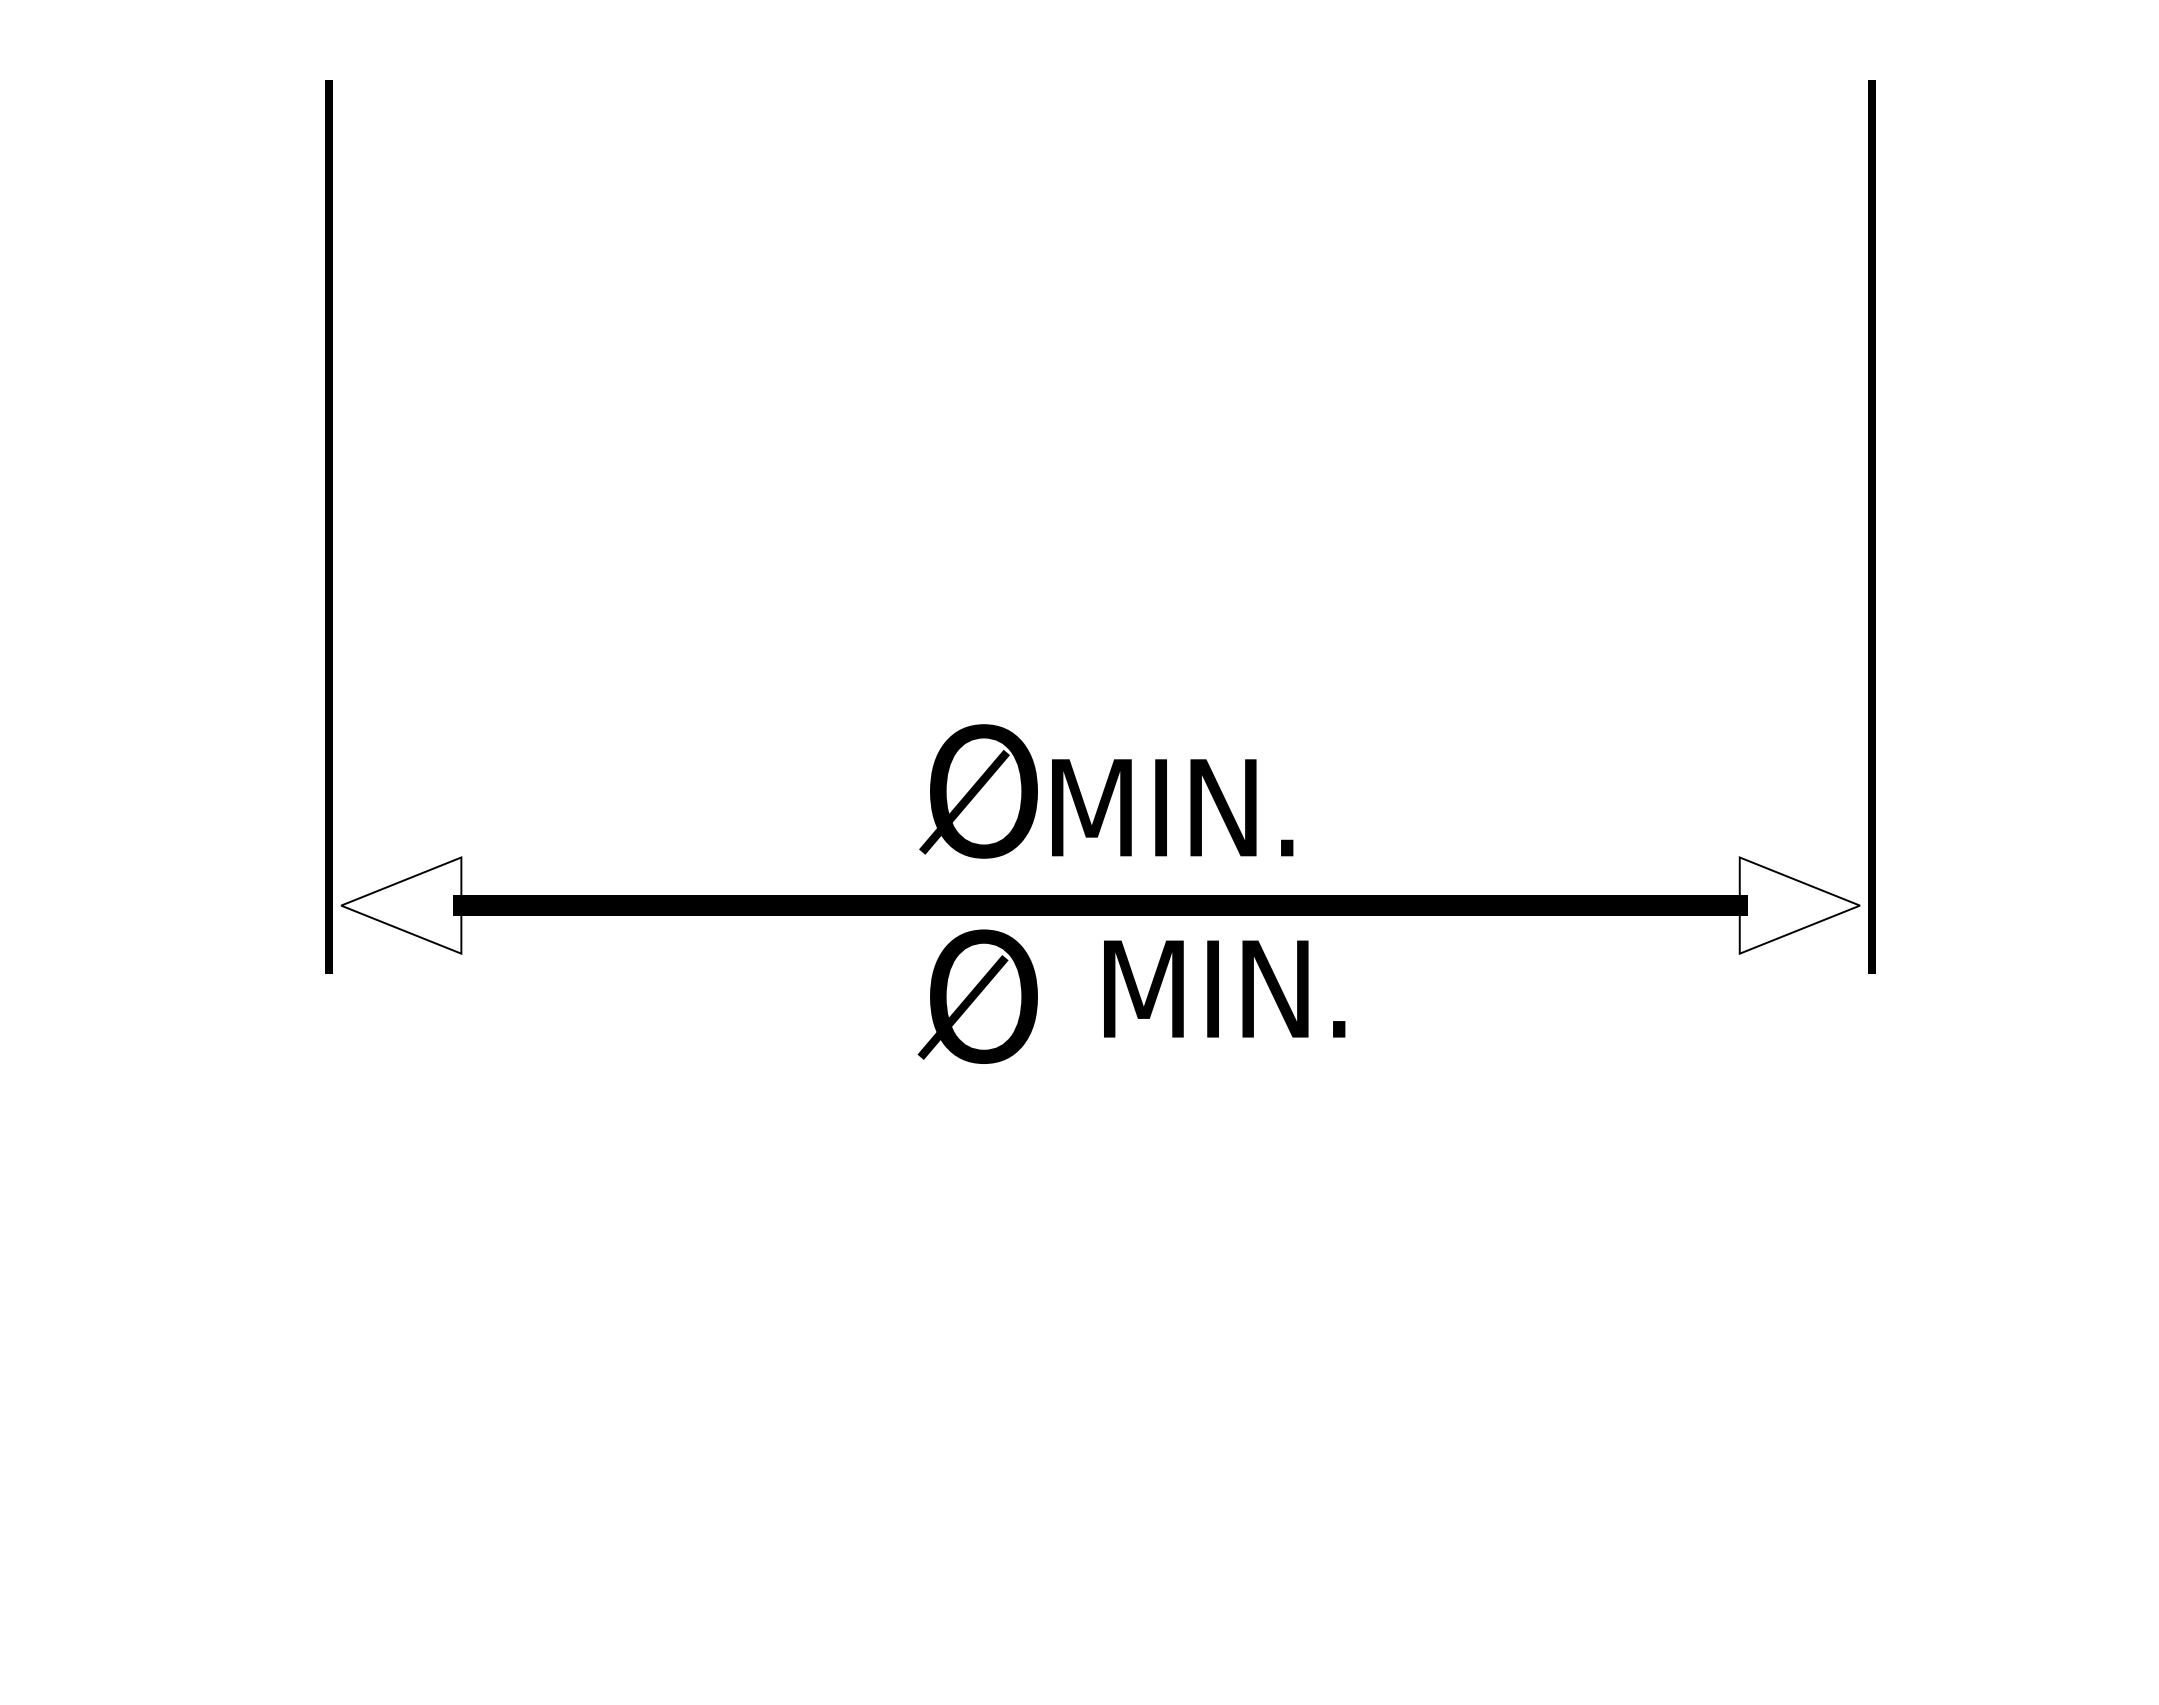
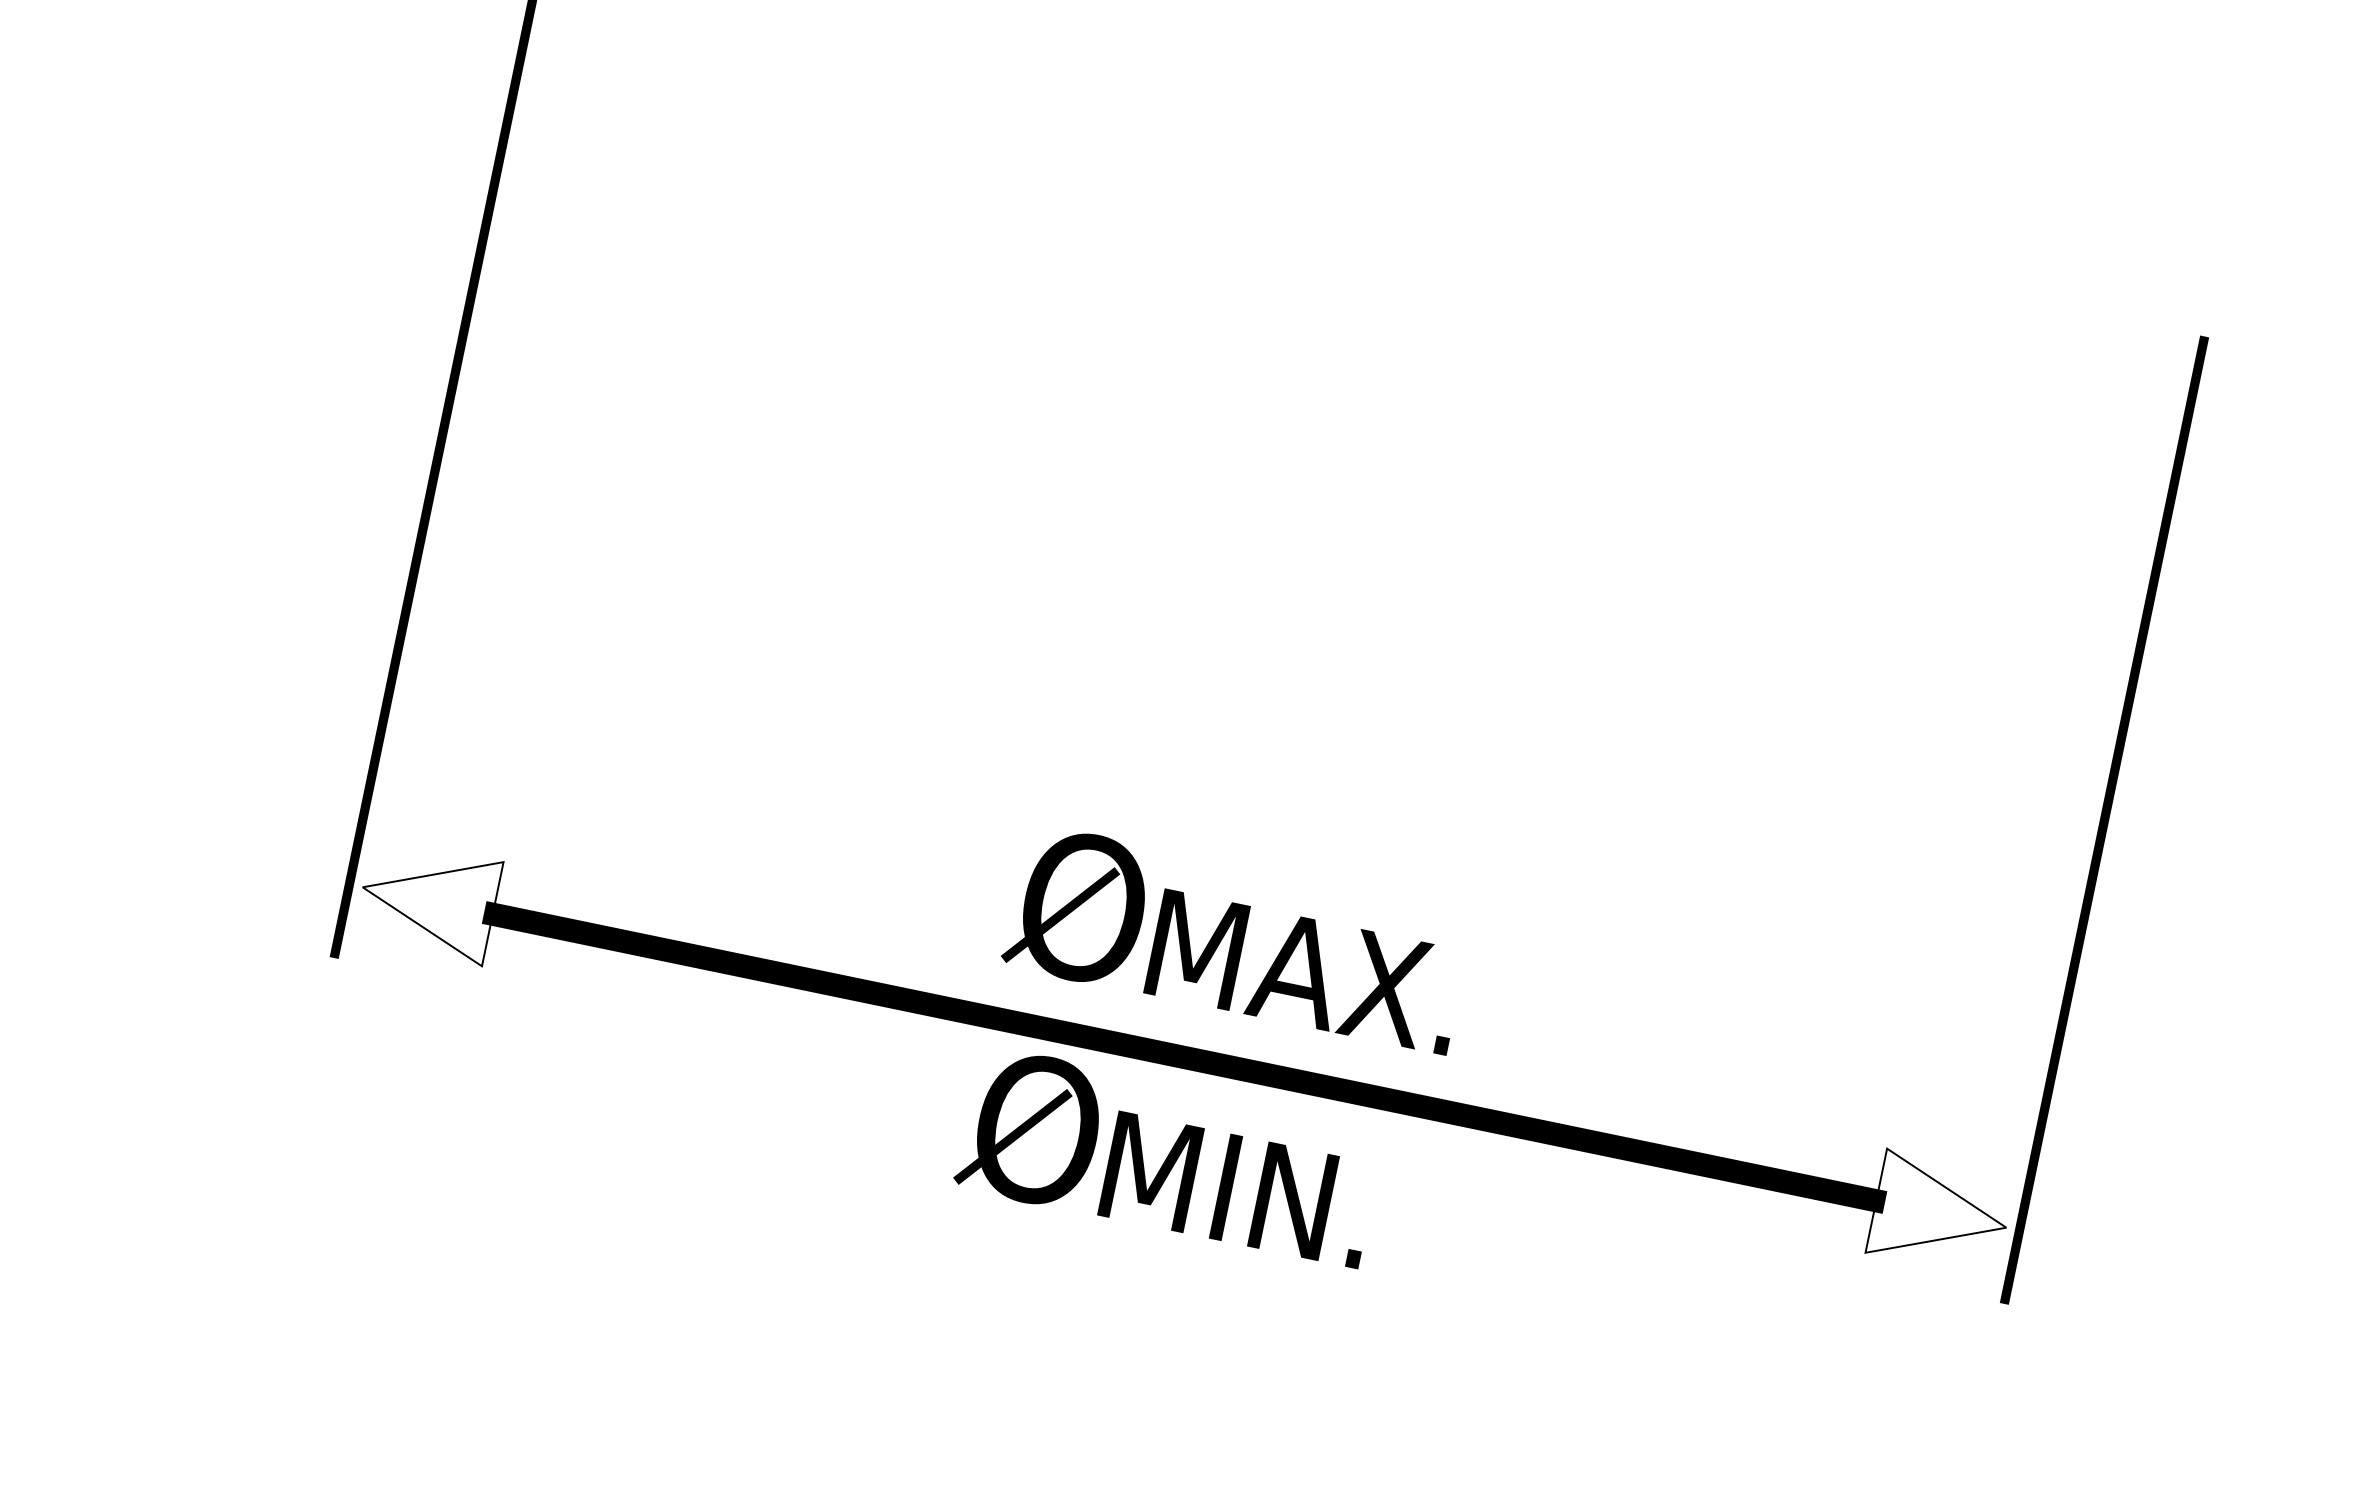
text: (1238, 807) -> (1355, 982), MIN. -> MAX.
text: (1224, 988) -> (1238, 1189), moved

